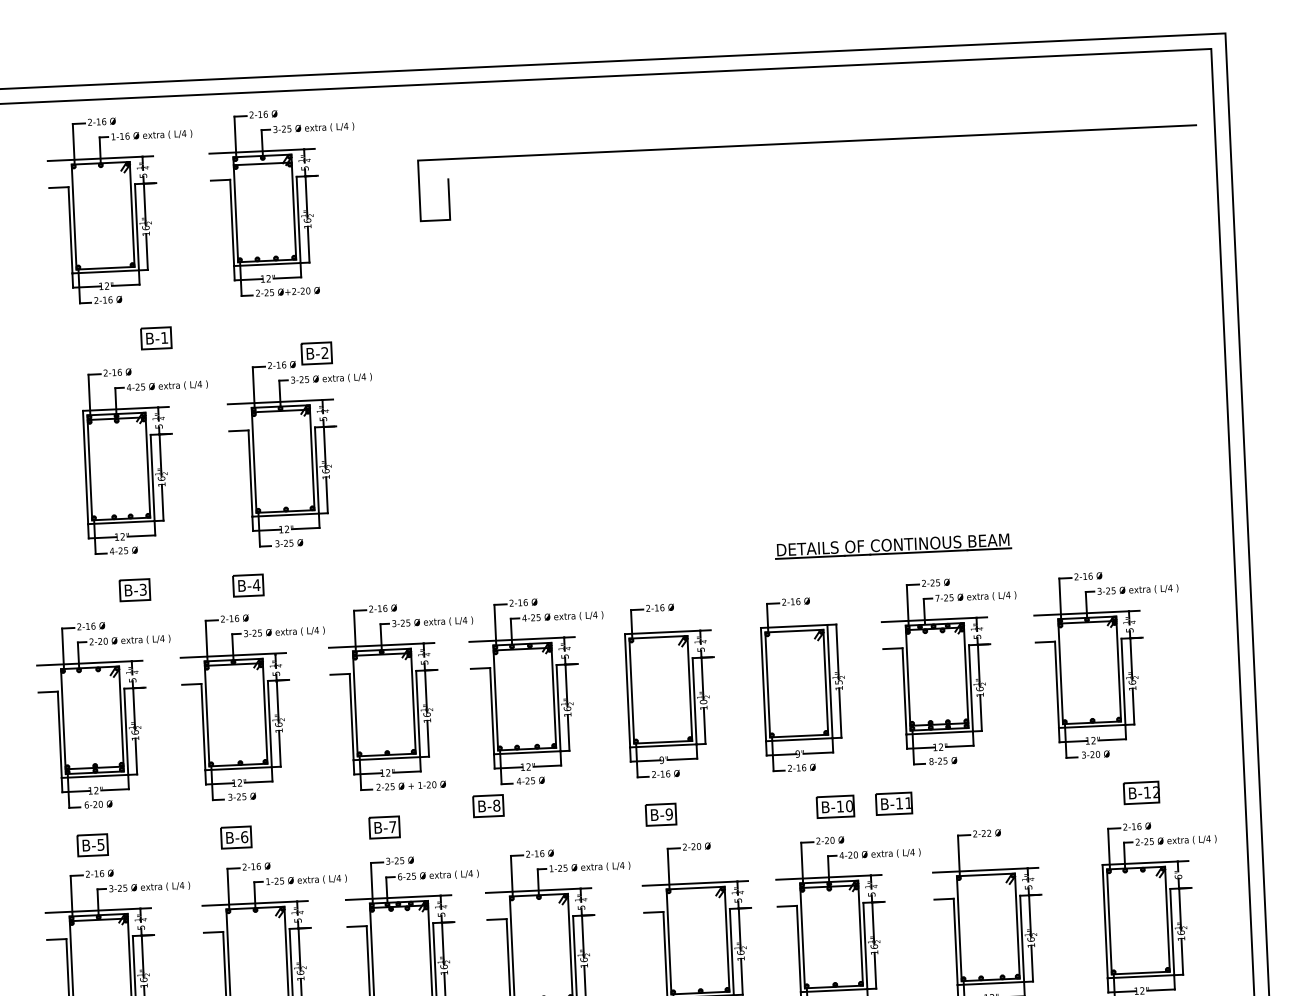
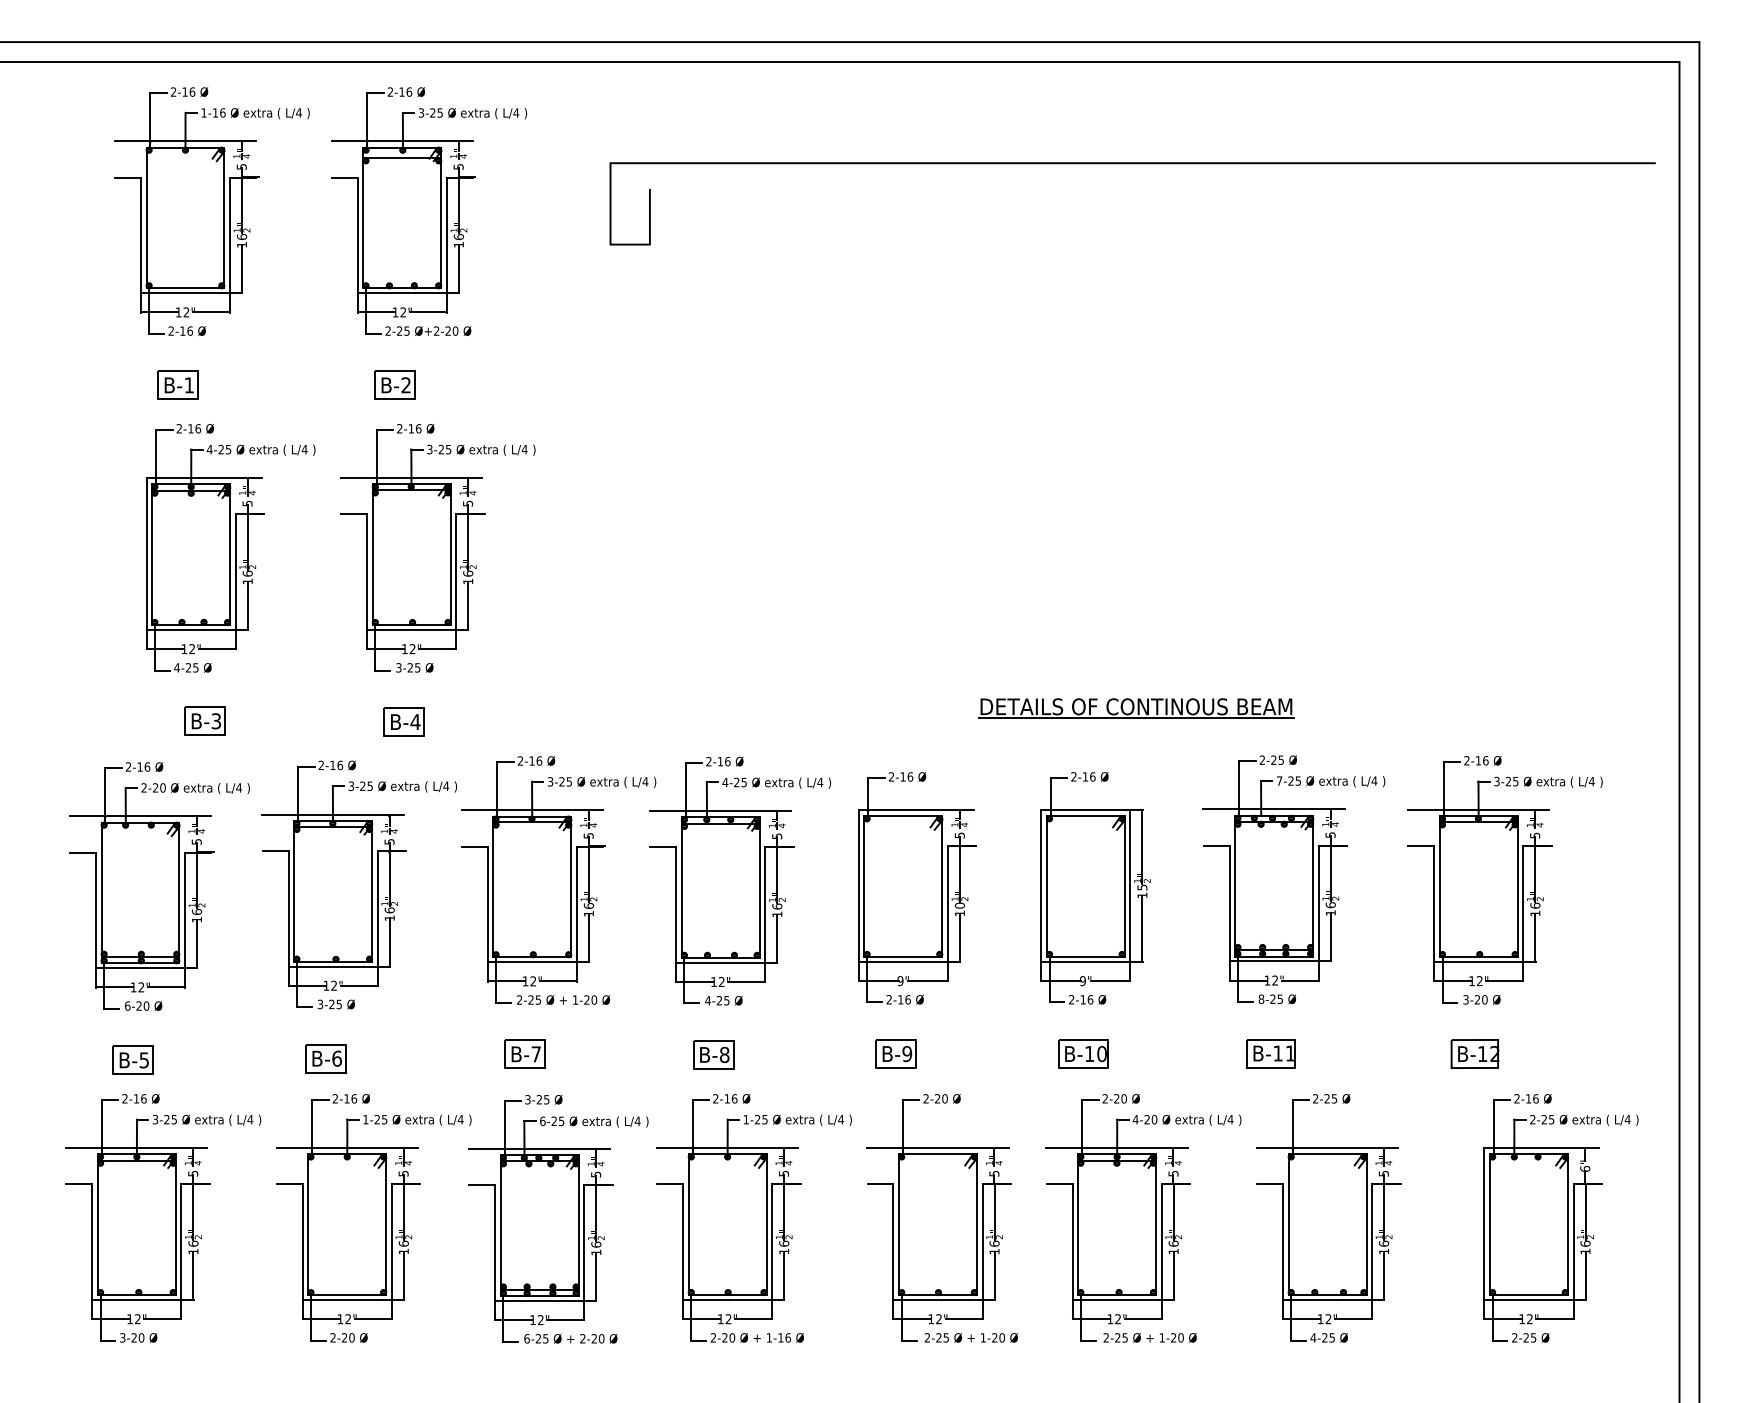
part: (155, 337) -> (177, 384), moved
part: (316, 352) -> (394, 384), moved
part: (893, 546) -> (1136, 708), moved
part: (247, 585) -> (403, 721), moved
part: (1141, 792) -> (1474, 1053), moved
part: (893, 803) -> (1270, 1053), moved
part: (488, 805) -> (713, 1054), moved
part: (835, 806) -> (1083, 1053), moved
text: (989, 833) -> (1334, 1098), 2-22 -> 2-25

